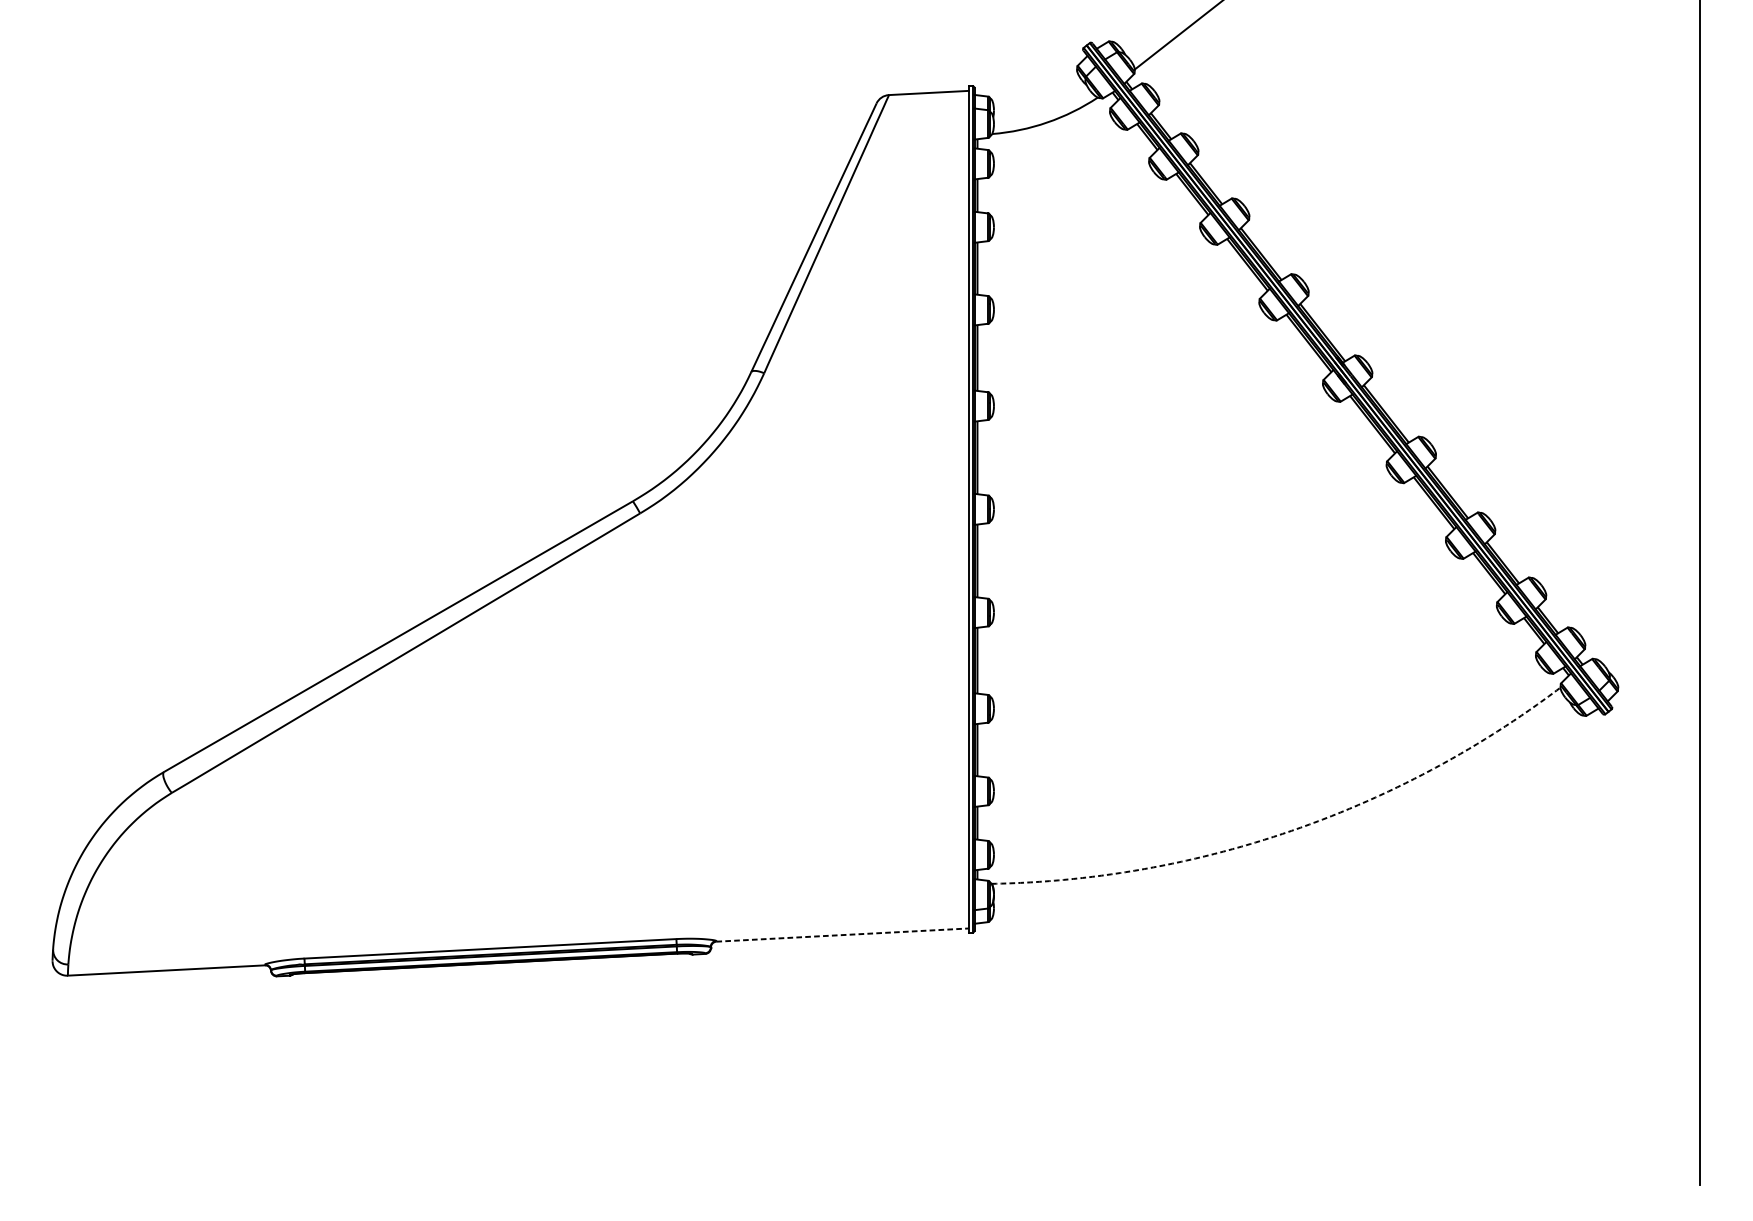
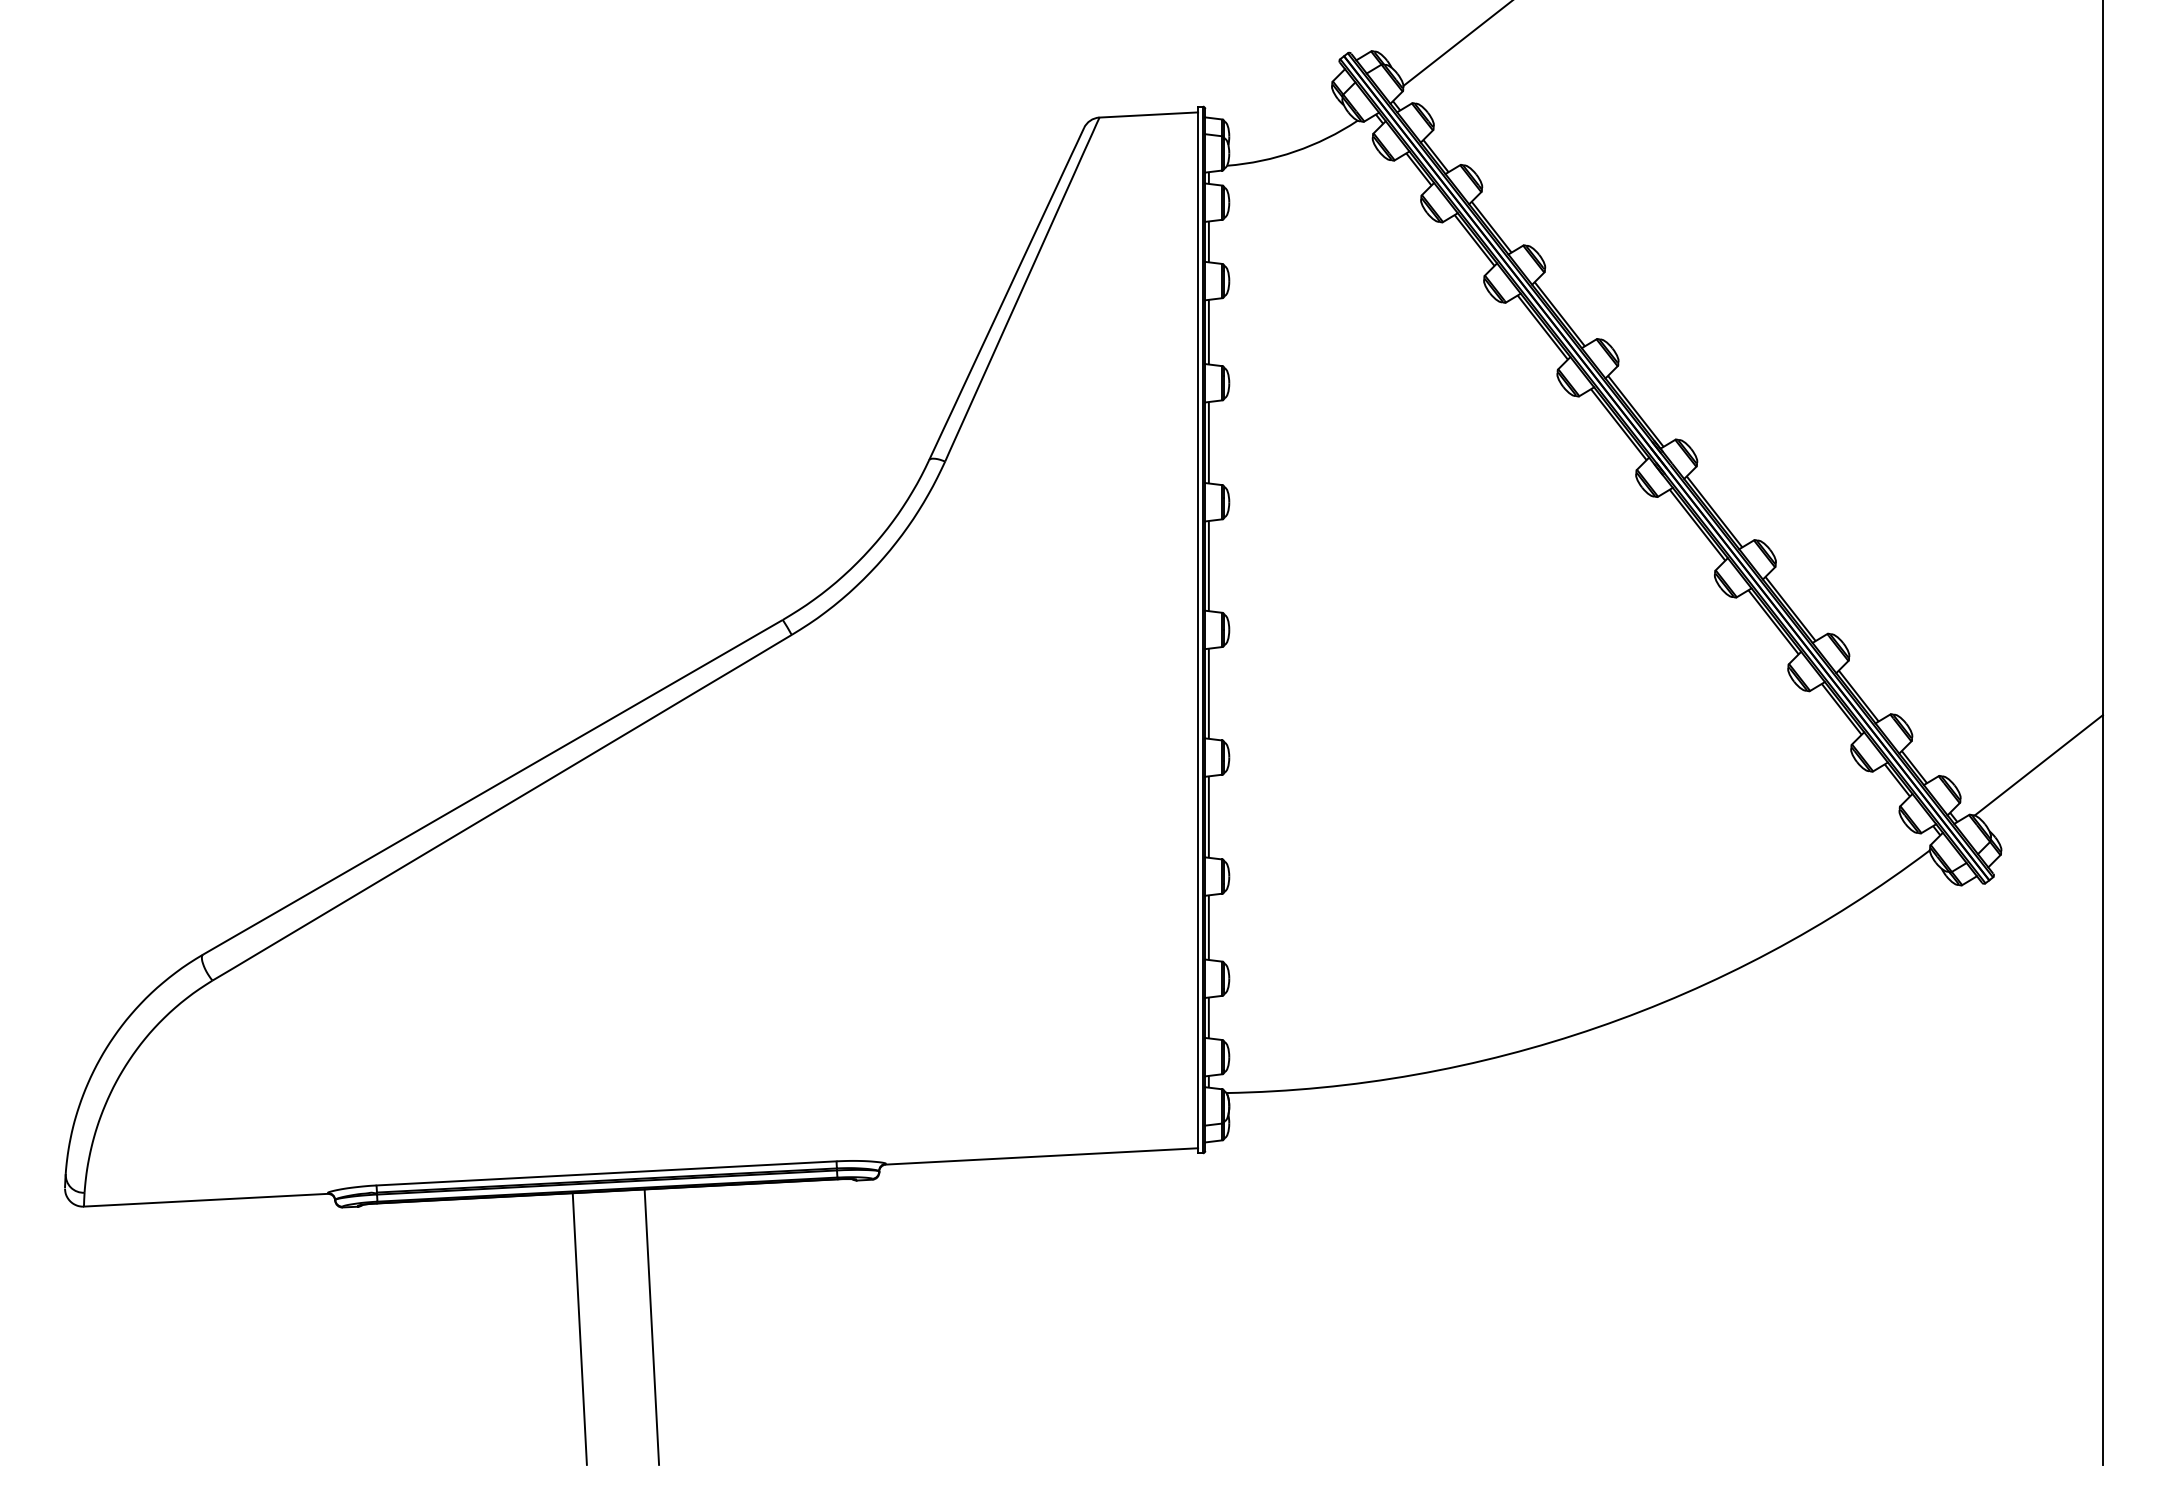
line: (1648, 618) -> (2038, 765), added
arc: (1291, 830) -> (1597, 1027), dashed -> solid
line: (842, 935) -> (1042, 1156), dashed -> solid
line: (526, 1072) -> (651, 1326), added
line: (468, 1074) -> (579, 1328), added

